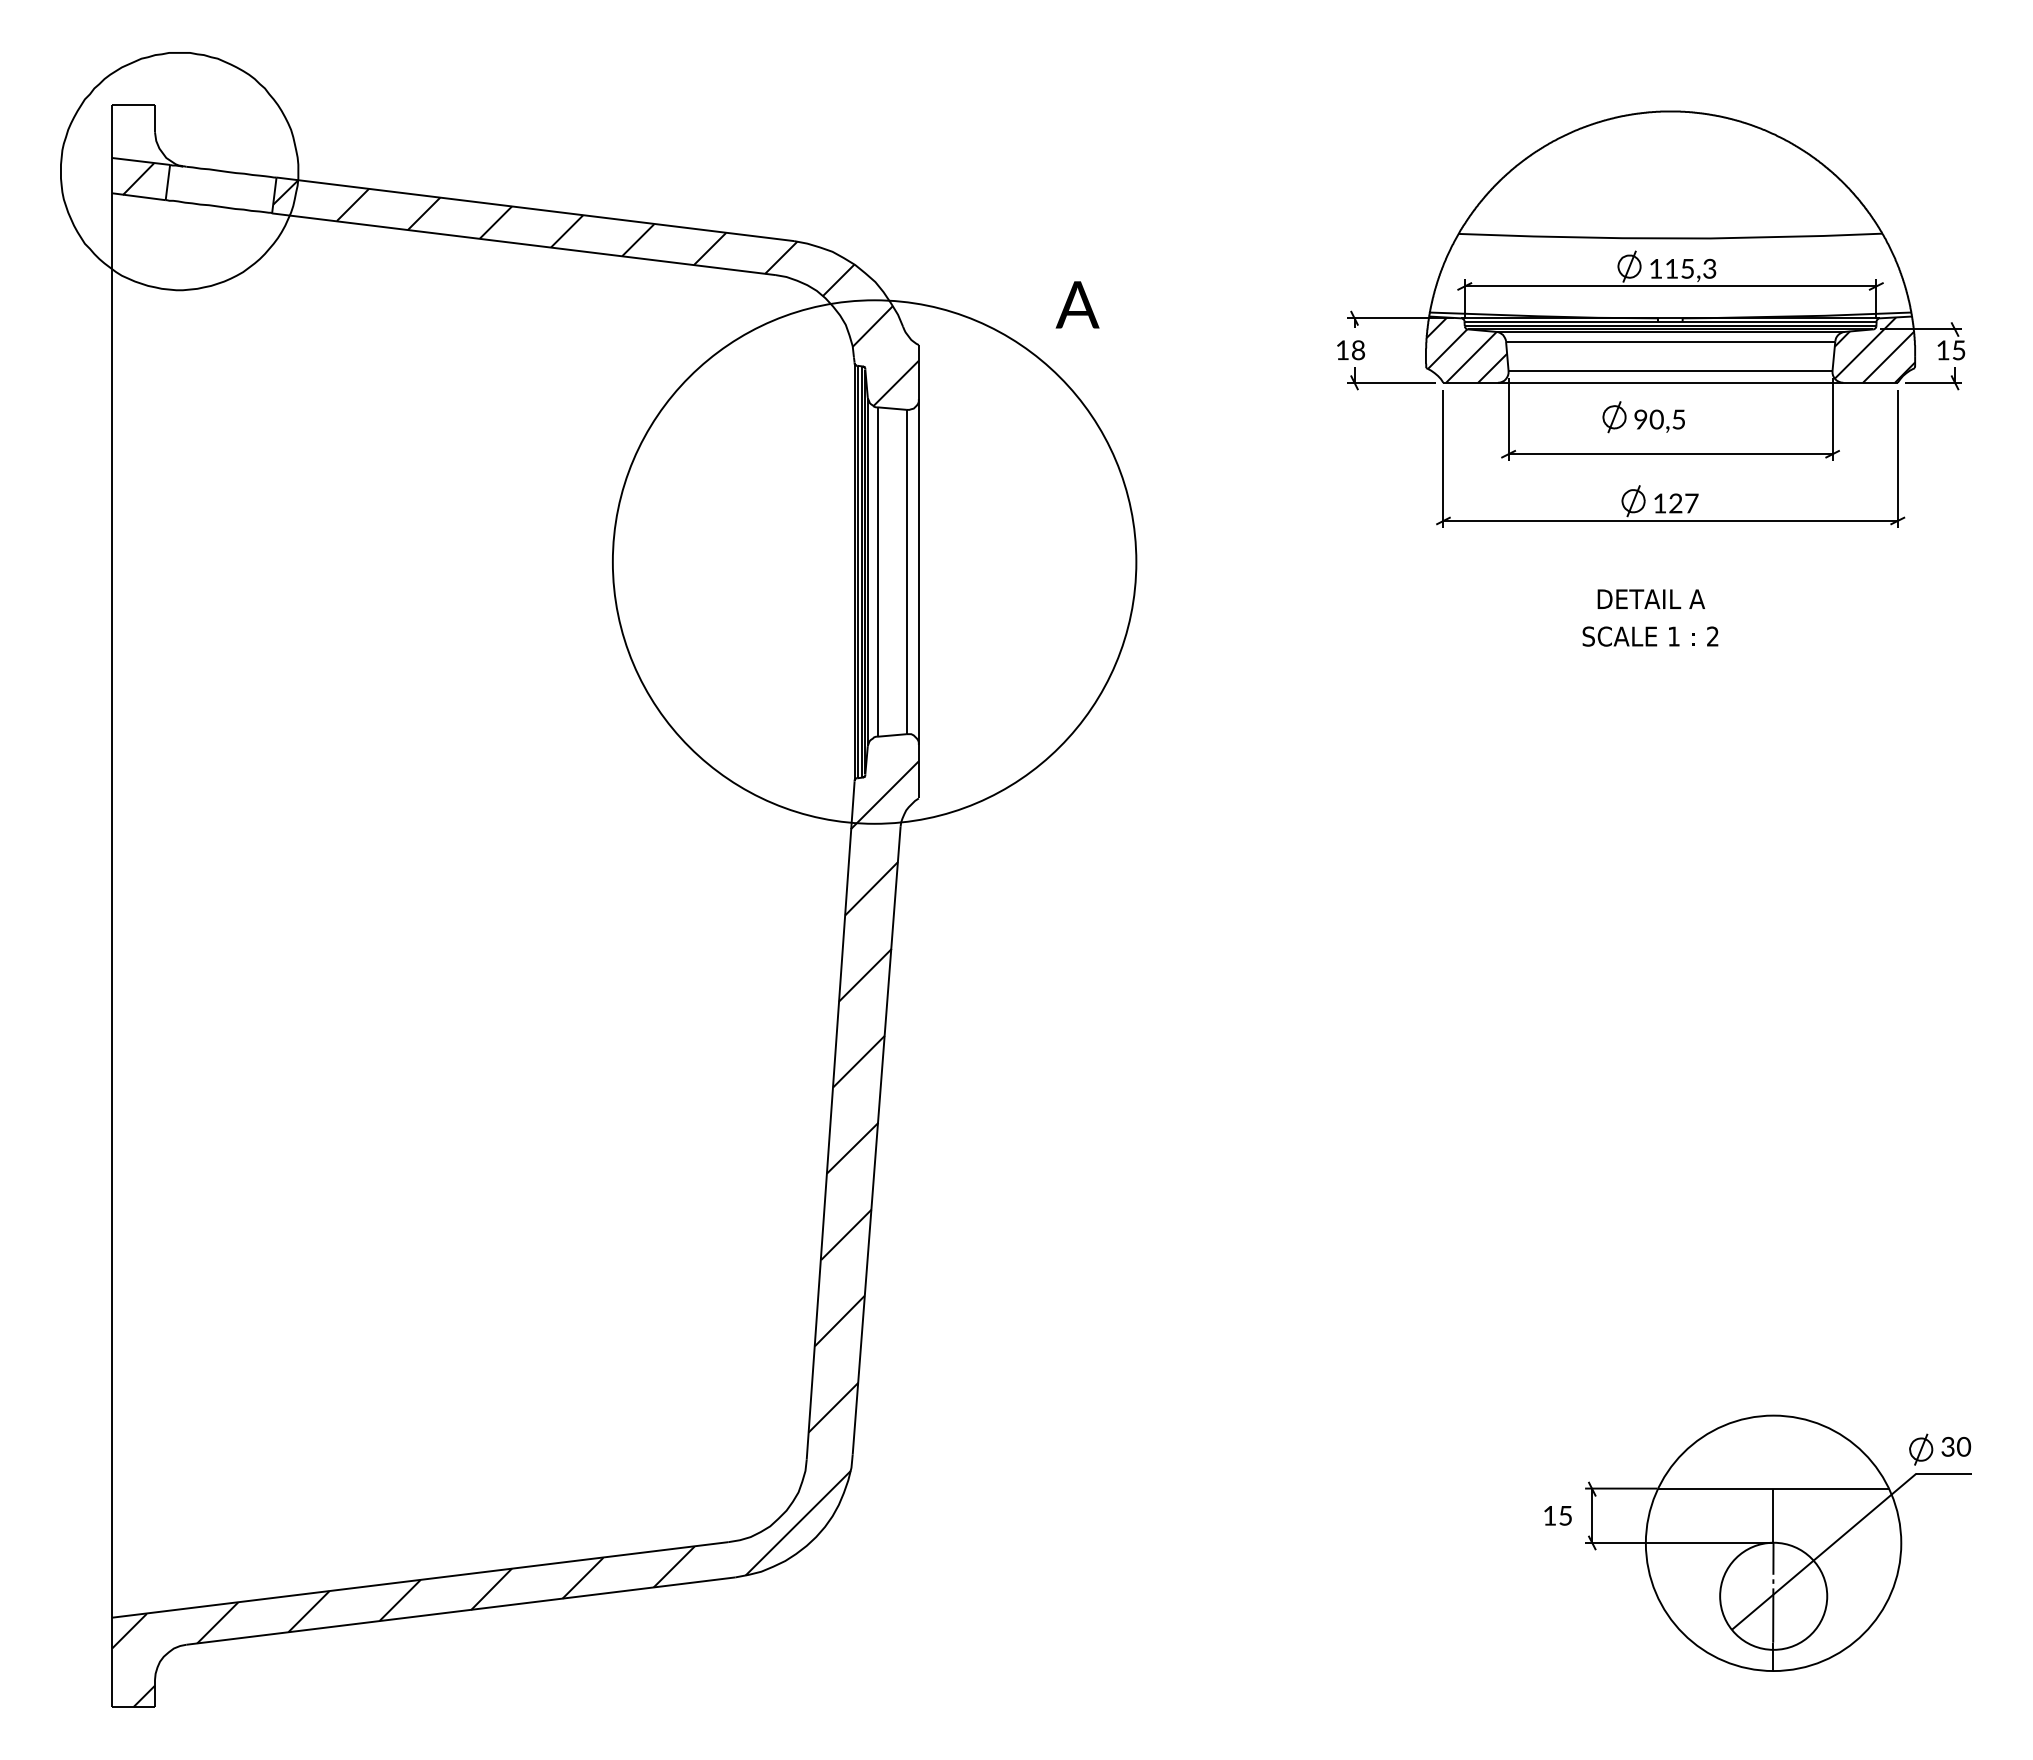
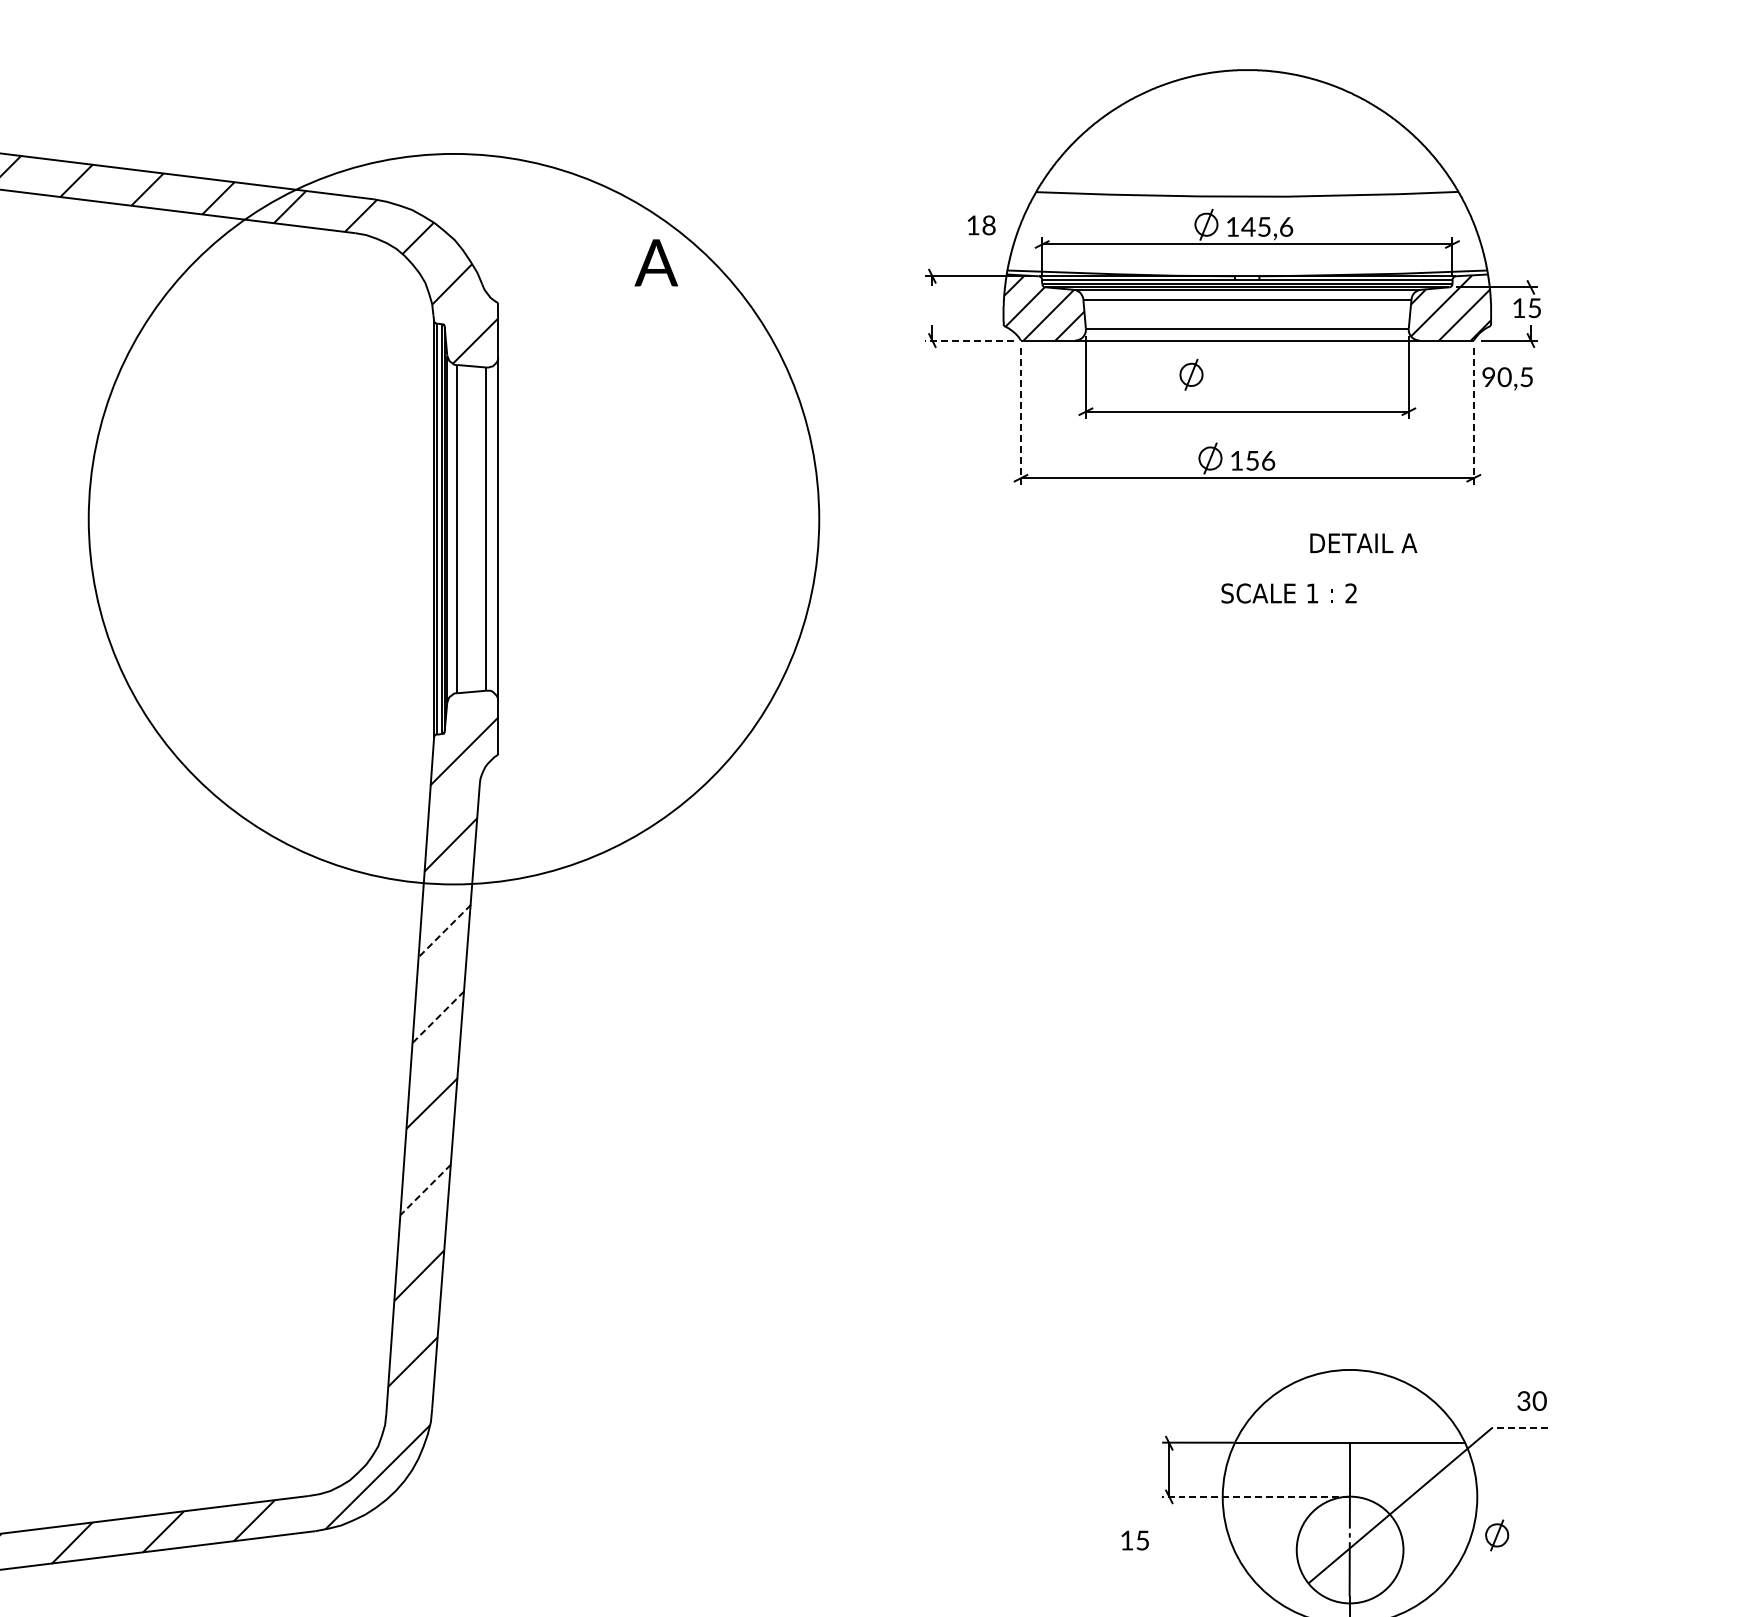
text: (1690, 268) -> (1267, 226), 115,3 -> 145,6
text: (1350, 350) -> (981, 225), moved
line: (1391, 382) -> (969, 340), solid -> dashed
text: (1659, 420) -> (1507, 378), moved
line: (1443, 459) -> (1021, 416), solid -> dashed
line: (1897, 459) -> (1473, 416), solid -> dashed
text: (1683, 503) -> (1260, 460), 127 -> 156
circle: (874, 561) -> (453, 518), size x1.4
text: (1651, 598) -> (1363, 542), moved
text: (1650, 636) -> (1289, 593), moved
line: (864, 975) -> (443, 931), solid -> dashed
line: (859, 1061) -> (438, 1016), solid -> dashed
line: (846, 1234) -> (425, 1189), solid -> dashed
part: (1921, 1449) -> (1497, 1535), moved
line: (1944, 1473) -> (1520, 1427), solid -> dashed
text: (1557, 1515) -> (1134, 1540), moved
line: (1678, 1543) -> (1255, 1497), solid -> dashed

